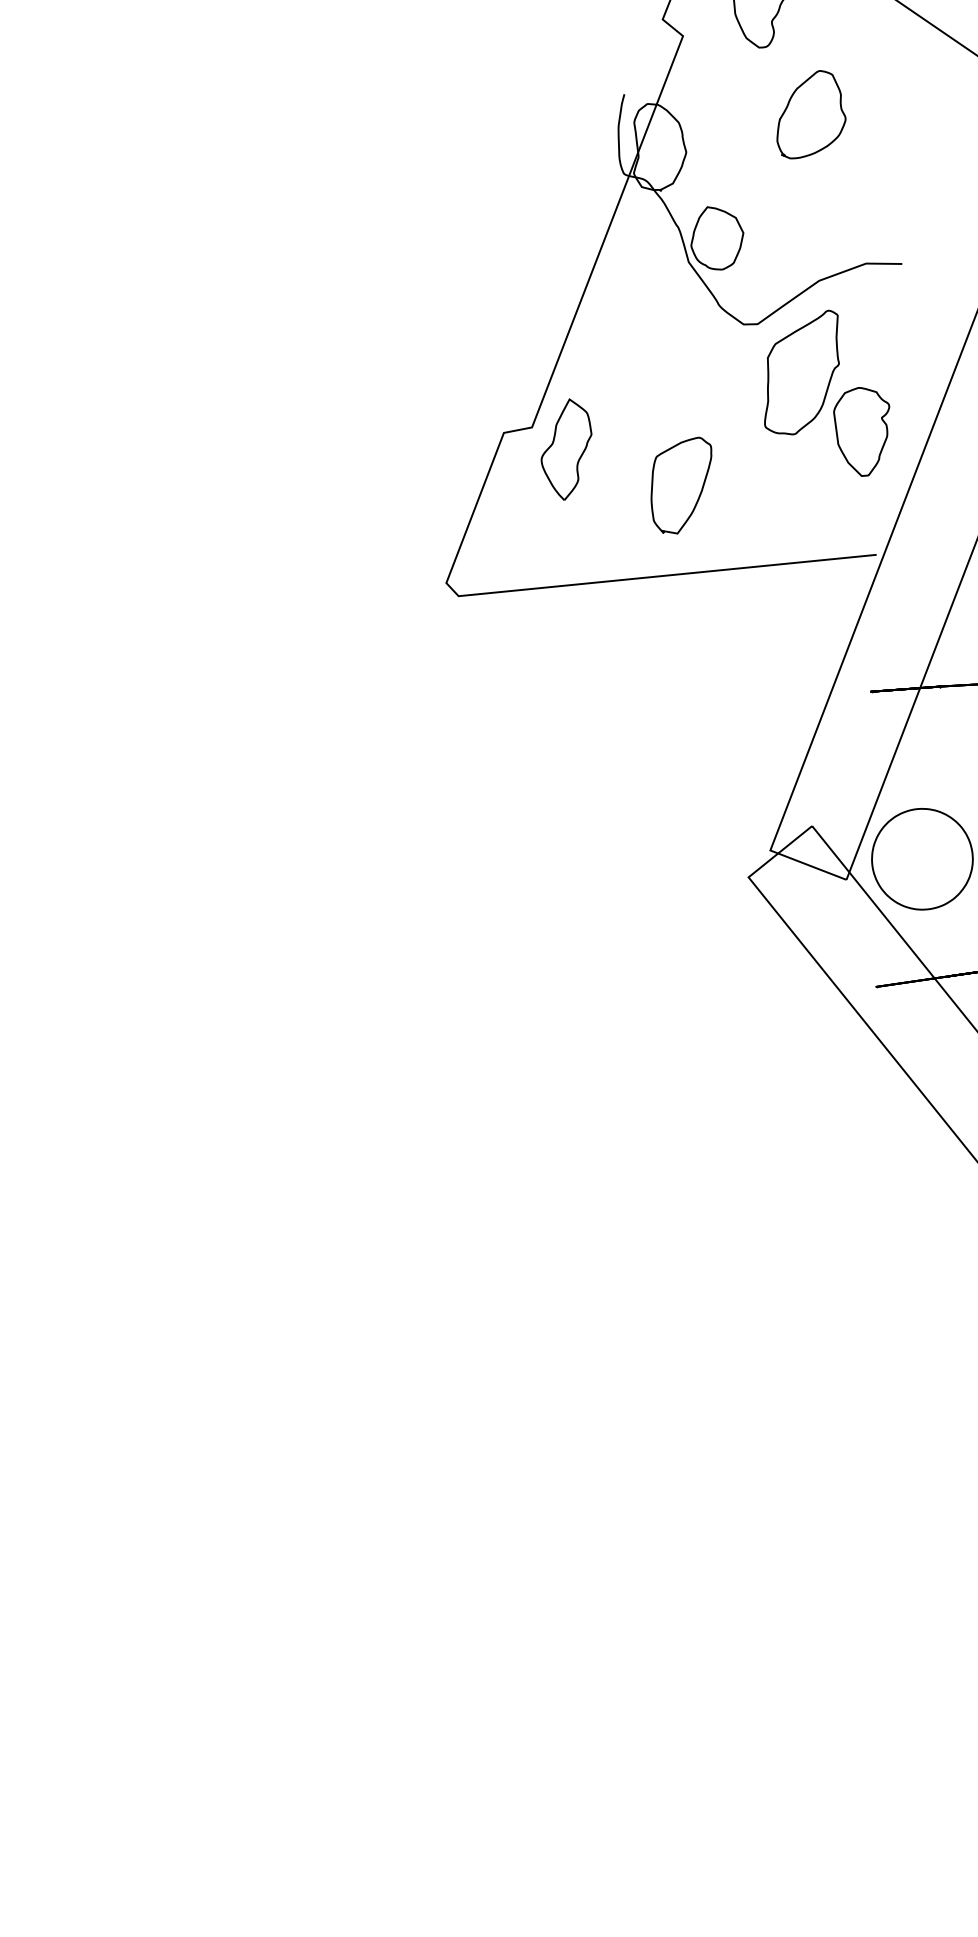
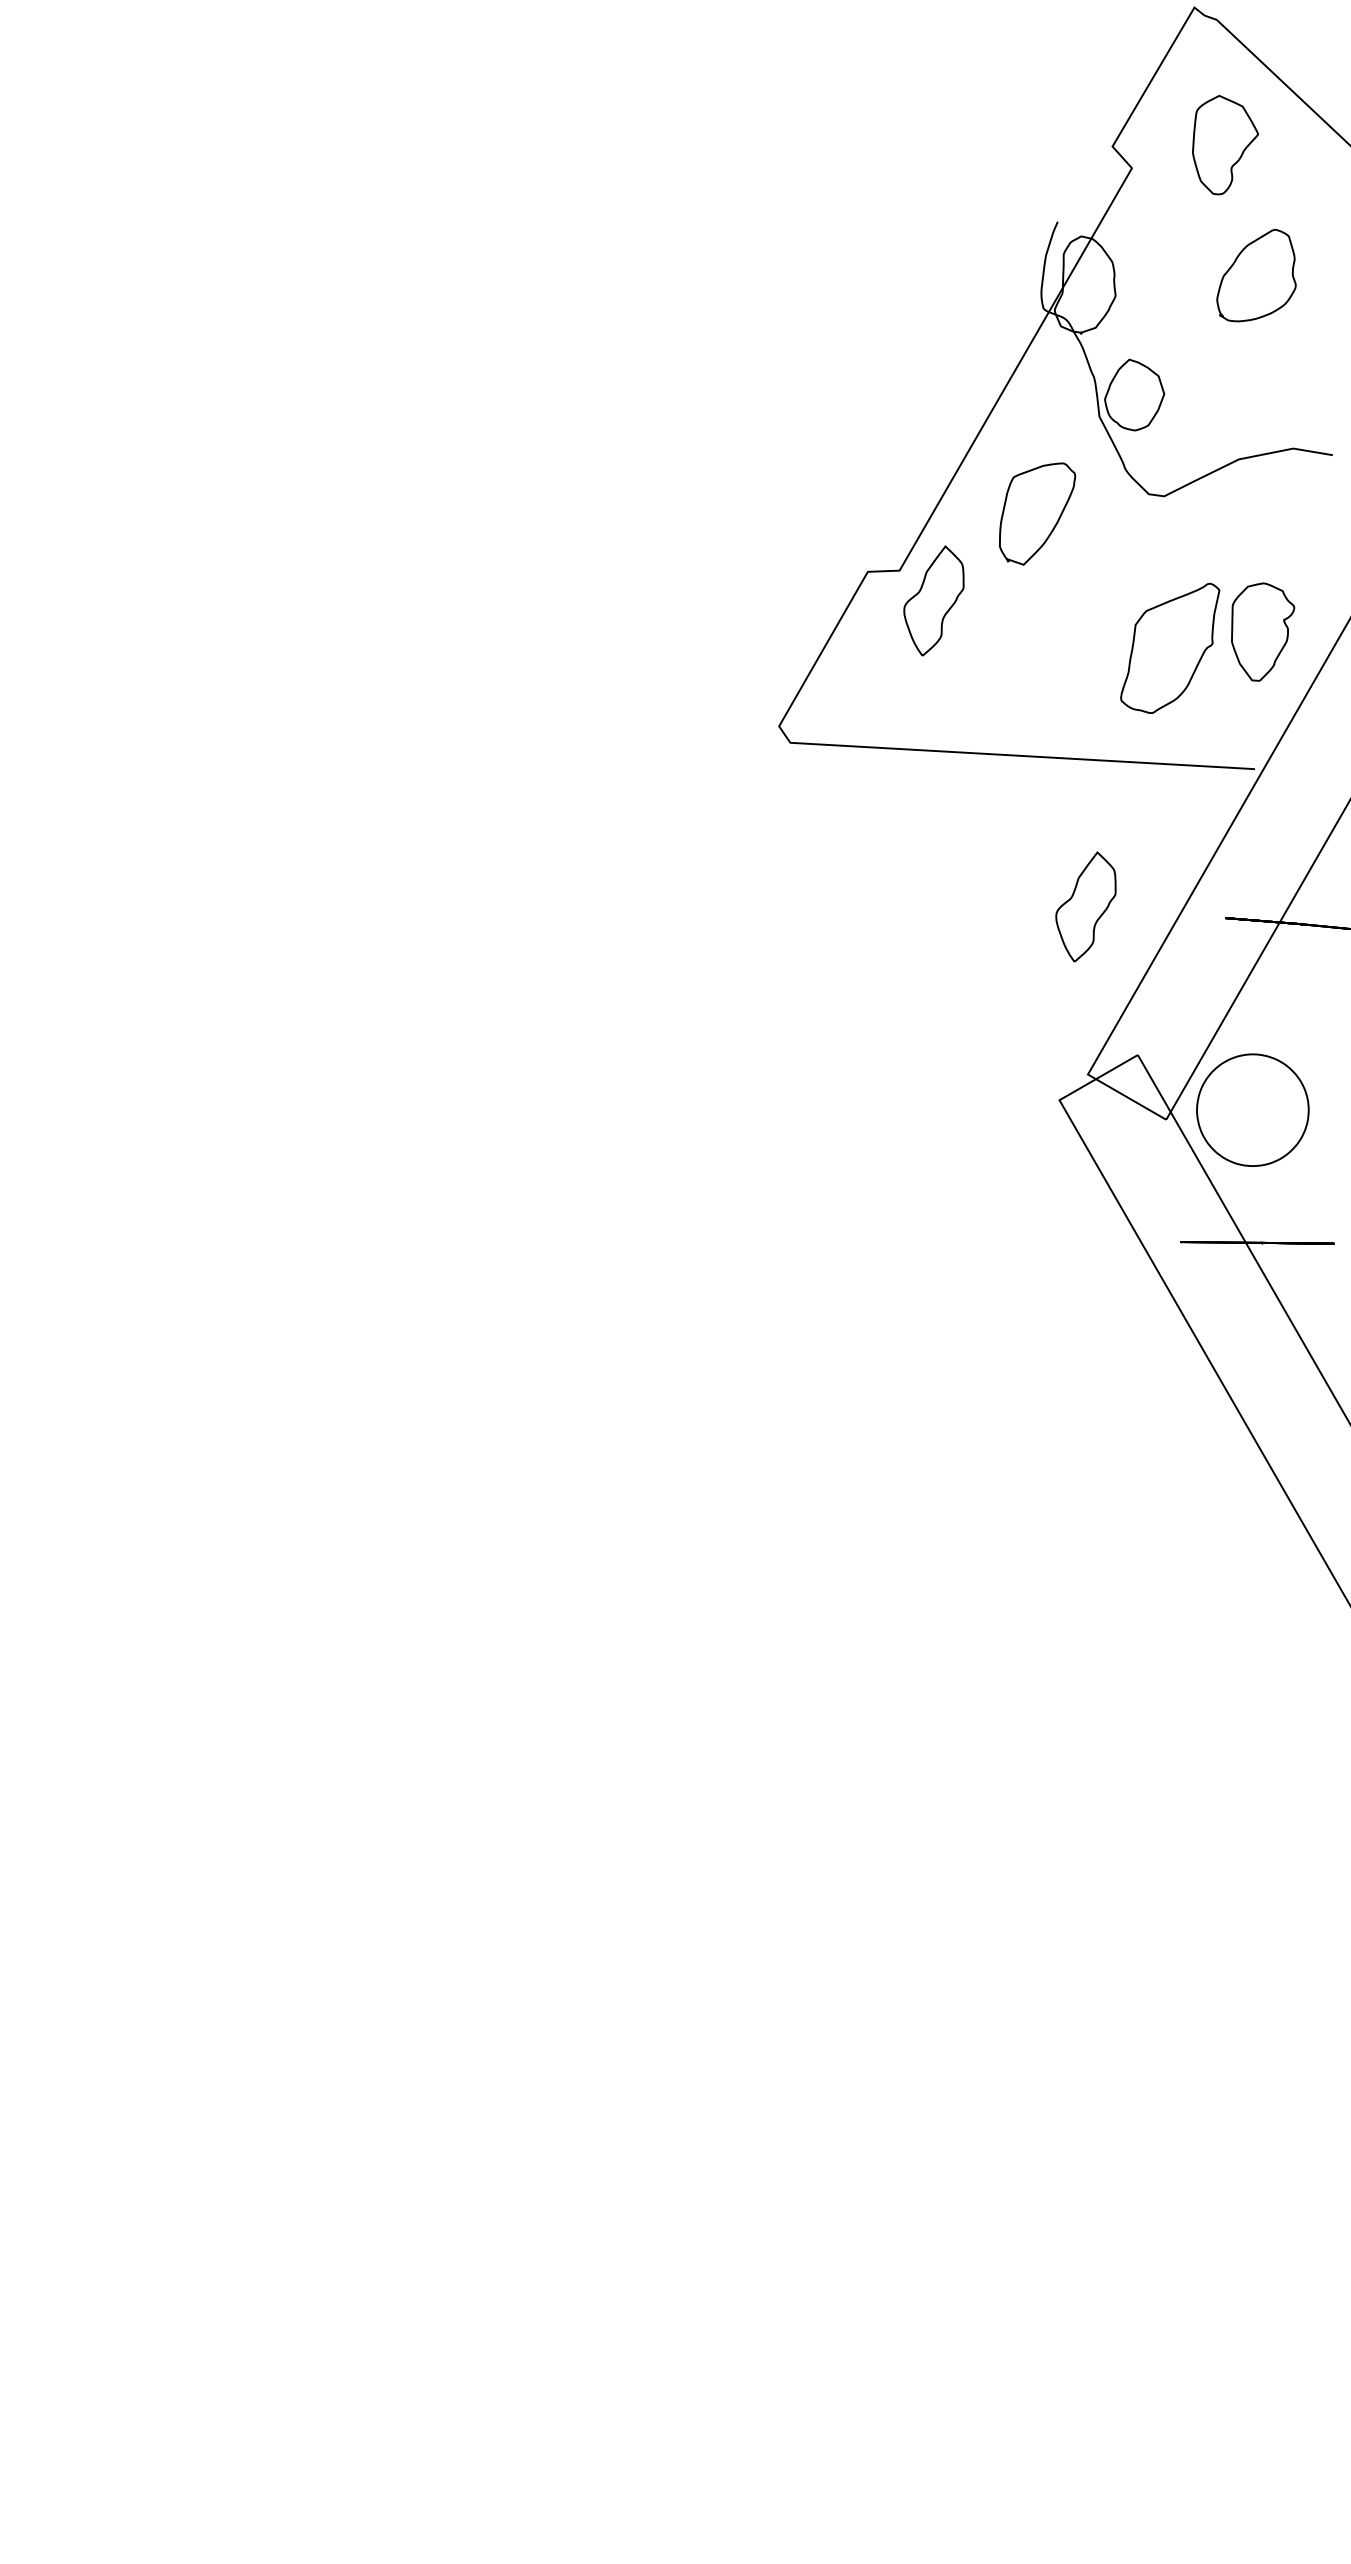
part: (802, 373) -> (1170, 647), moved
curve: (700, 492) -> (1055, 523), moved
part: (744, 700) -> (1085, 906), added

